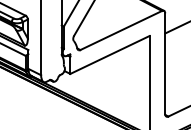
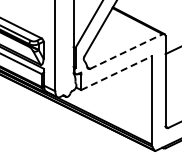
line: (121, 30) -> (126, 51), solid -> dashed
line: (110, 55) -> (116, 73), solid -> dashed

